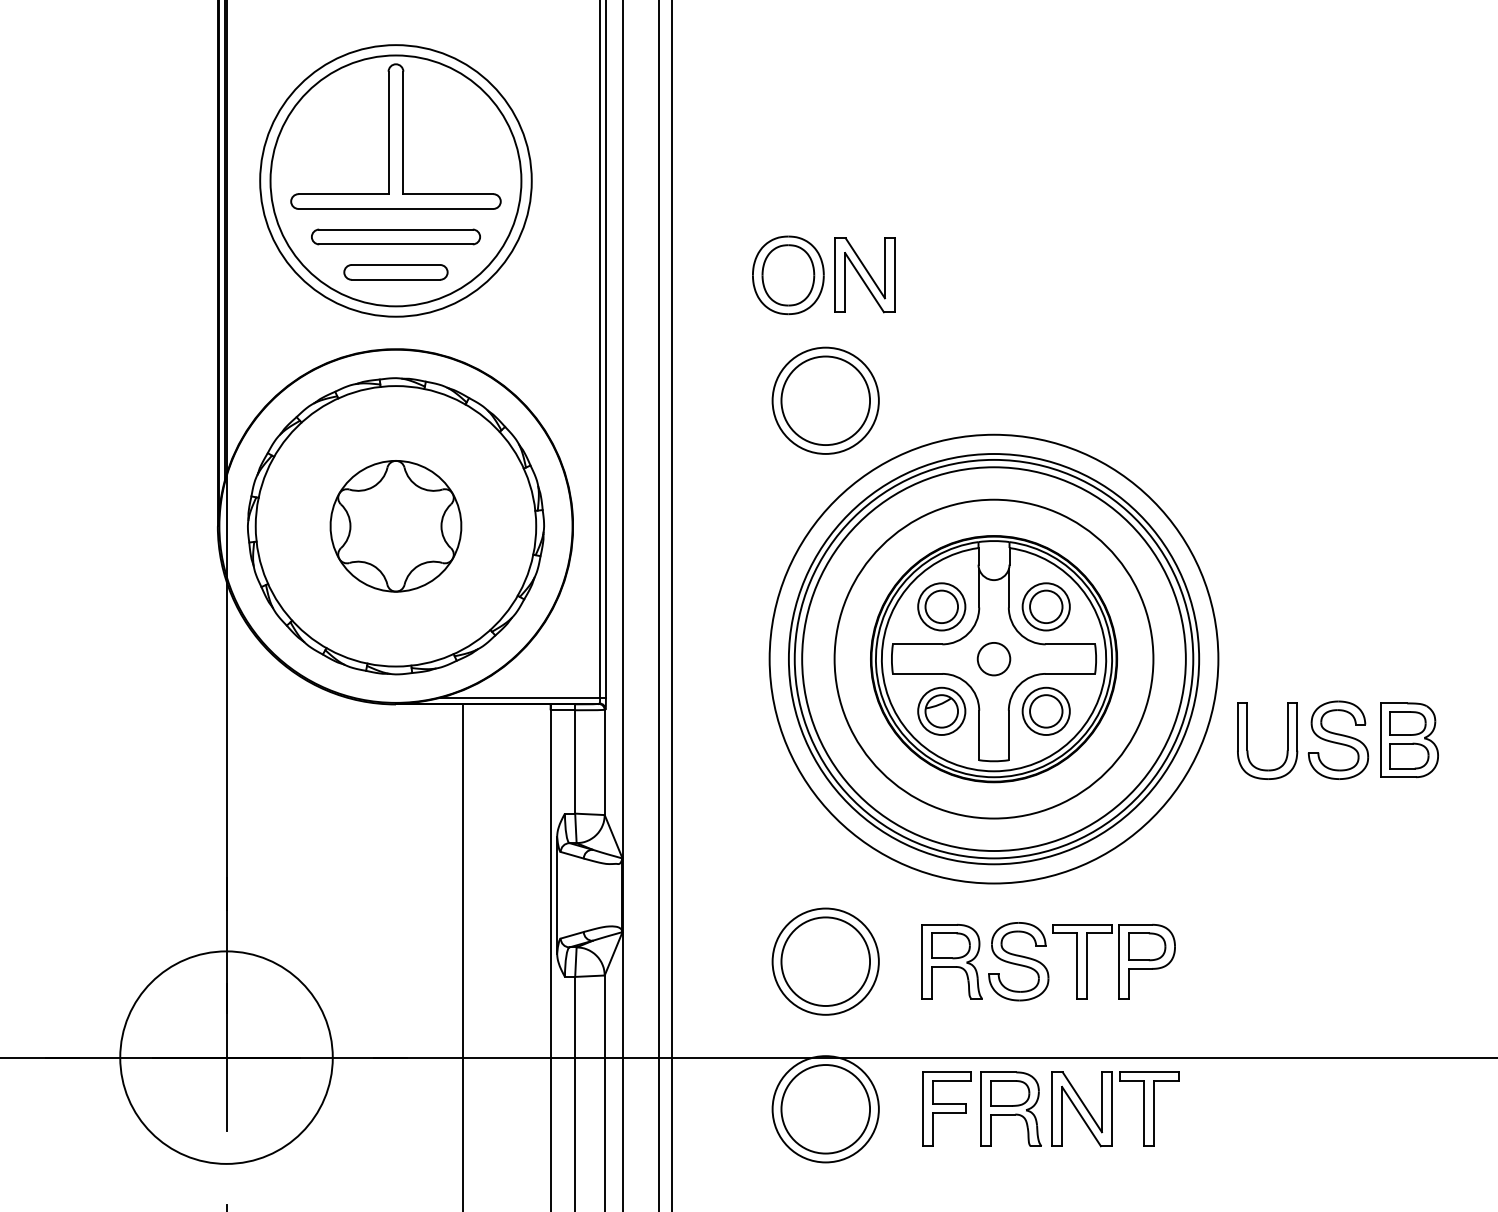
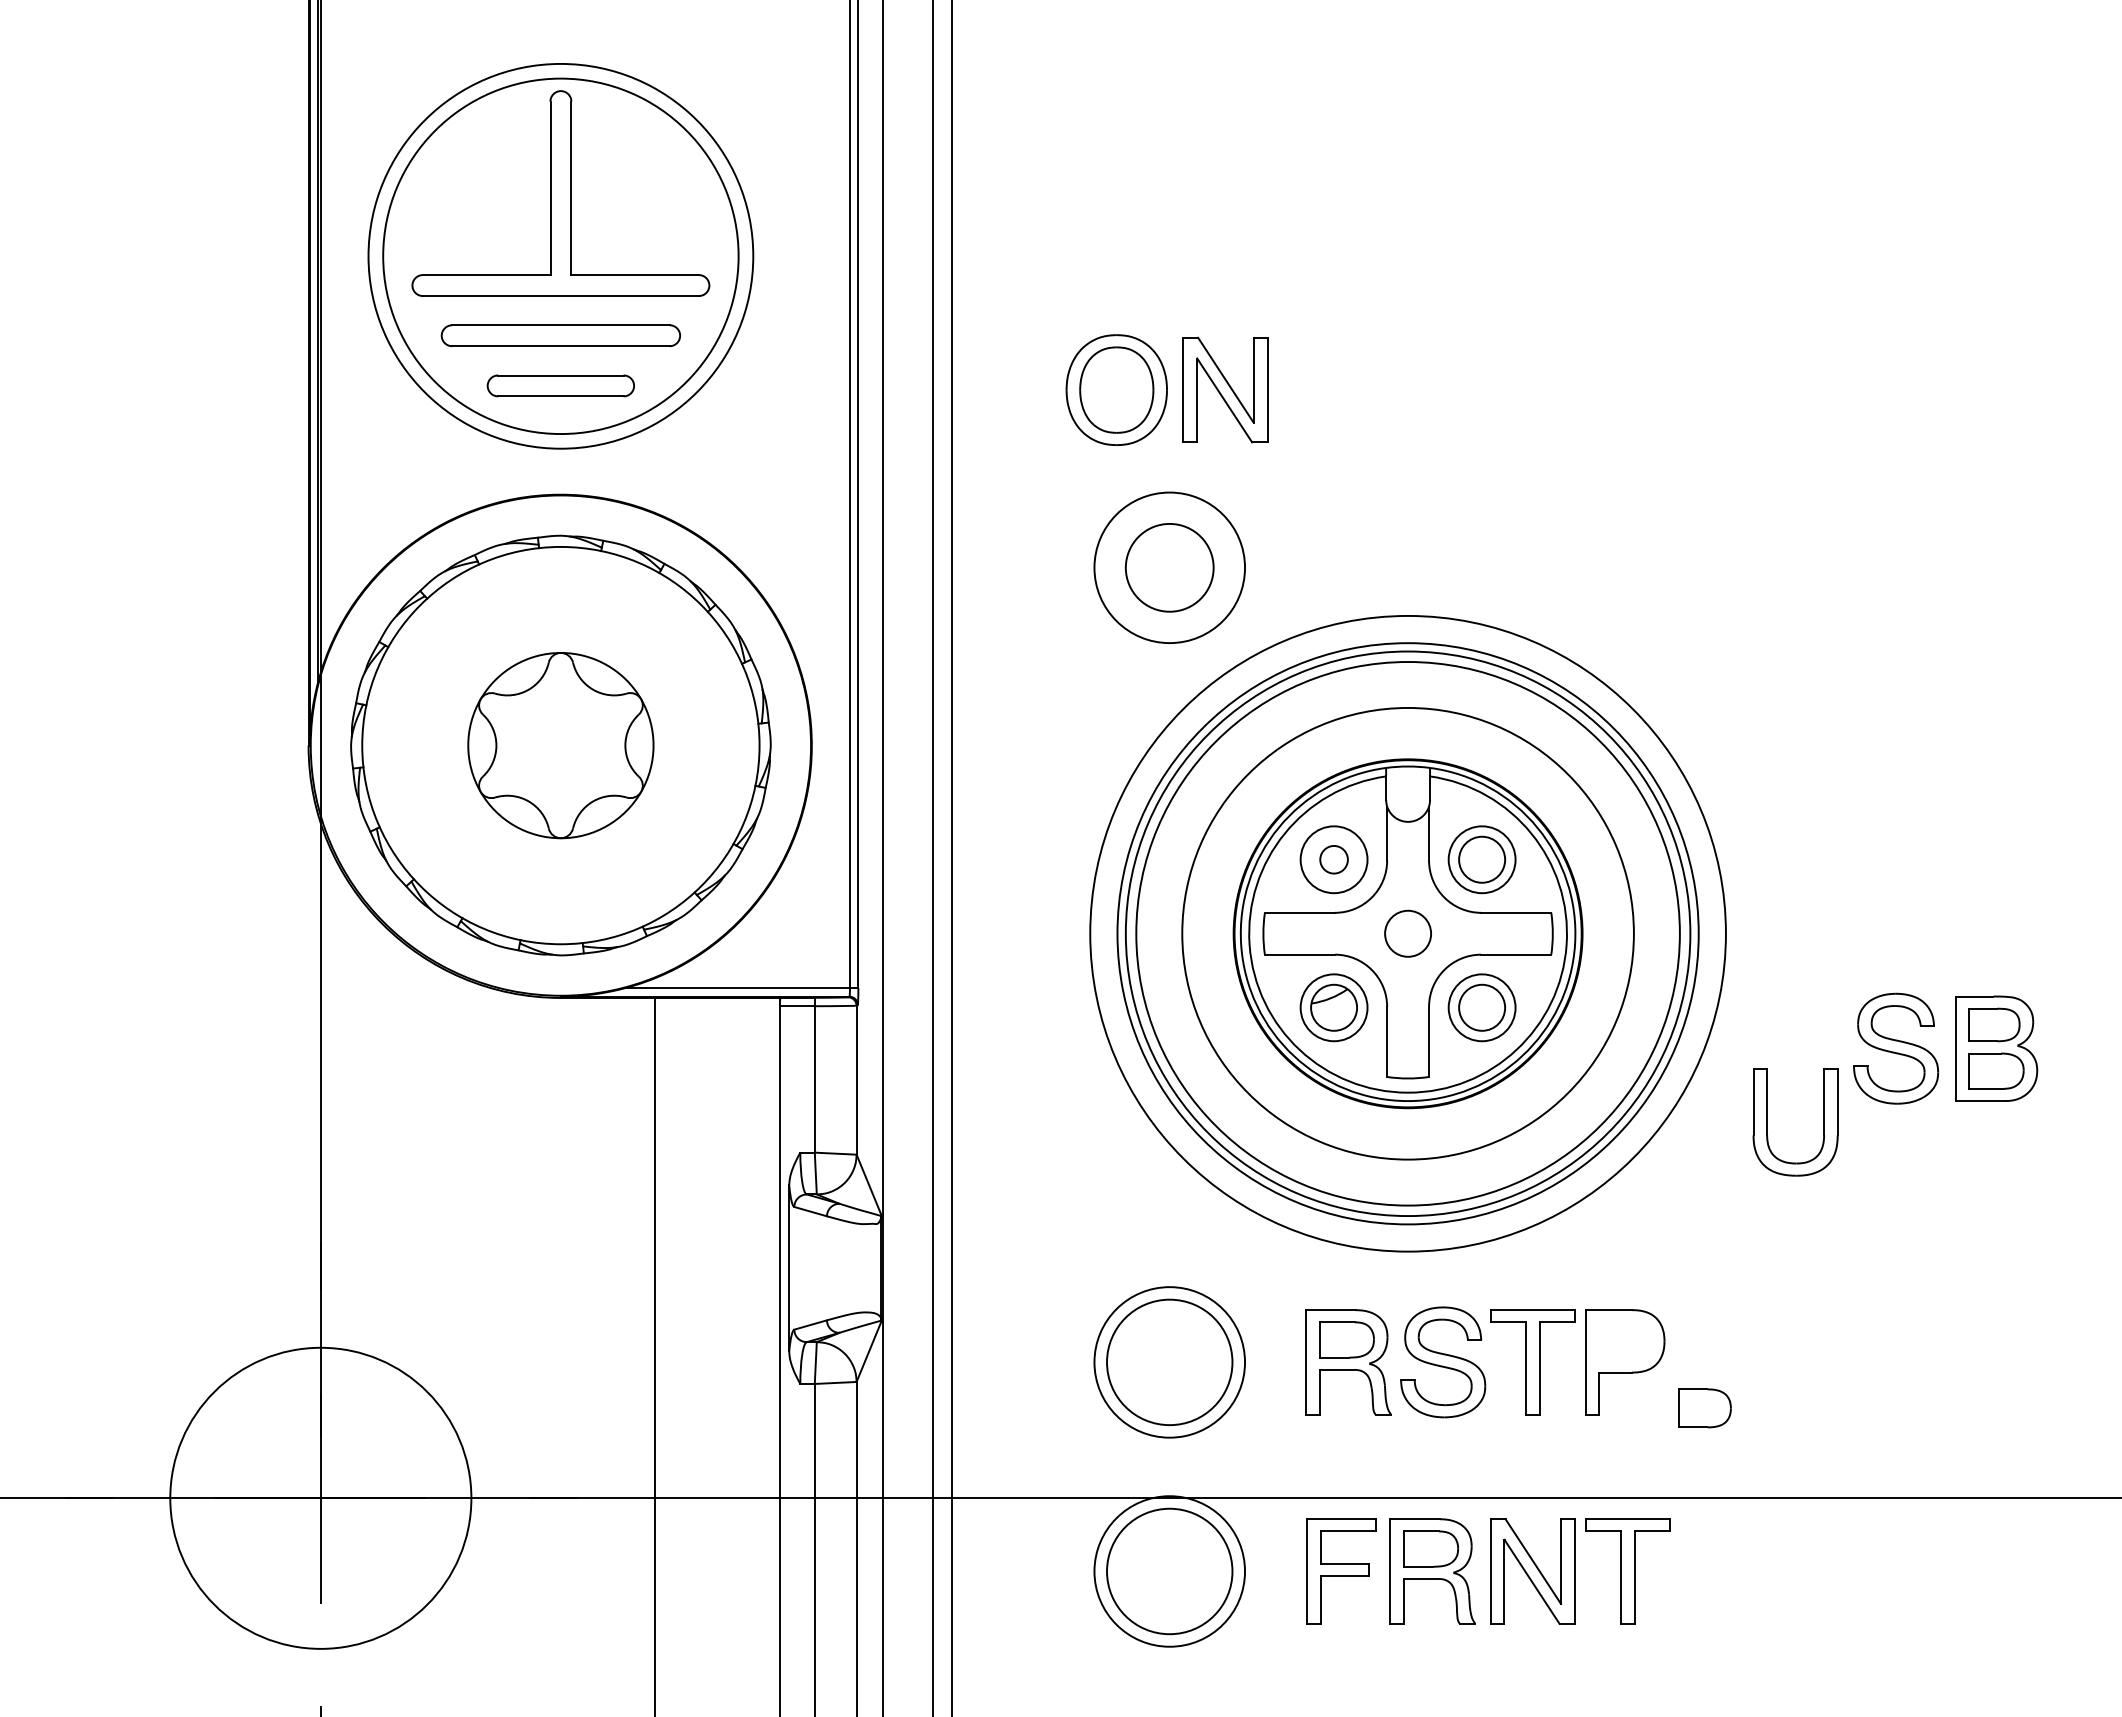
circle: (825, 400) -> (1169, 567), size x0.7
circle: (942, 606) -> (1334, 859), size x0.6
part: (1247, 741) -> (1767, 1122), moved
part: (1146, 946) -> (1704, 1408), moved

